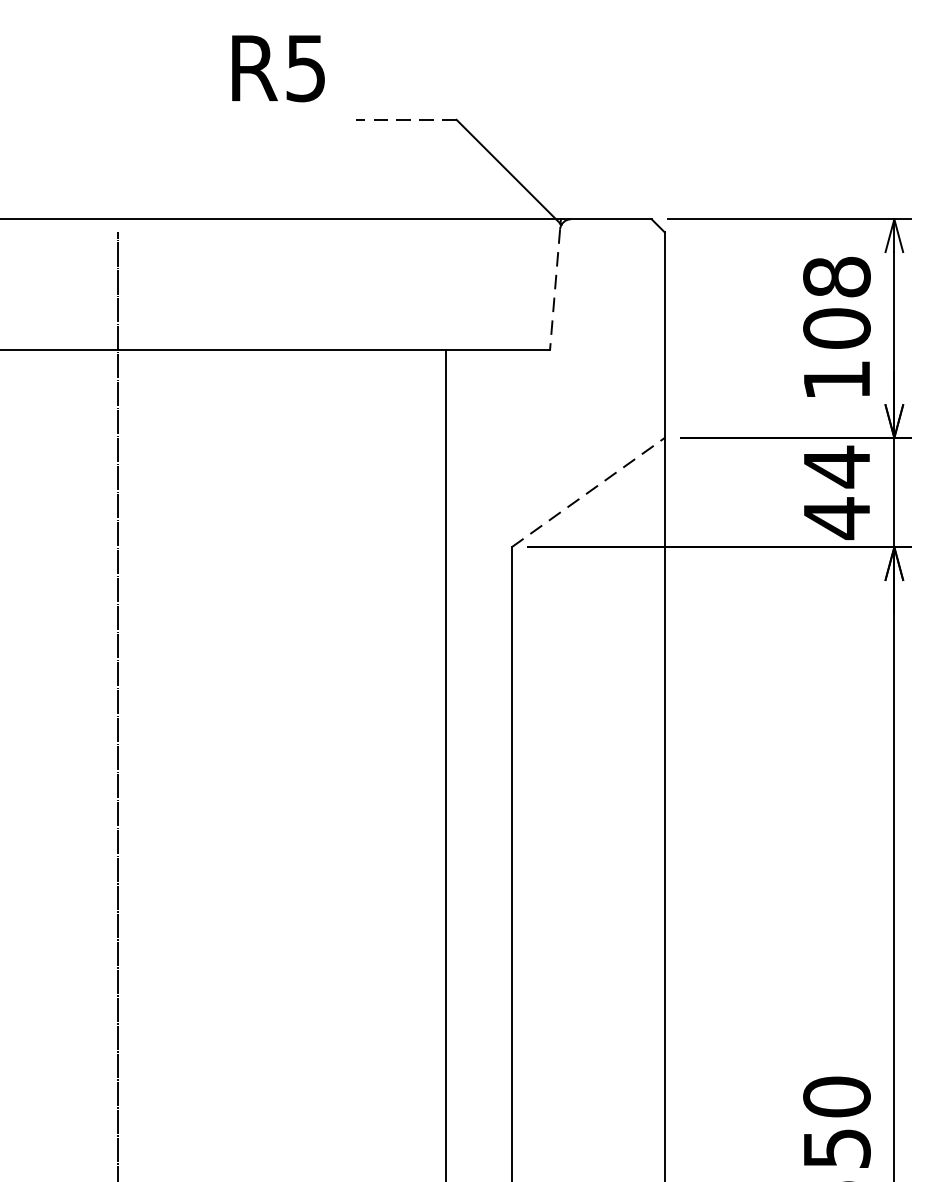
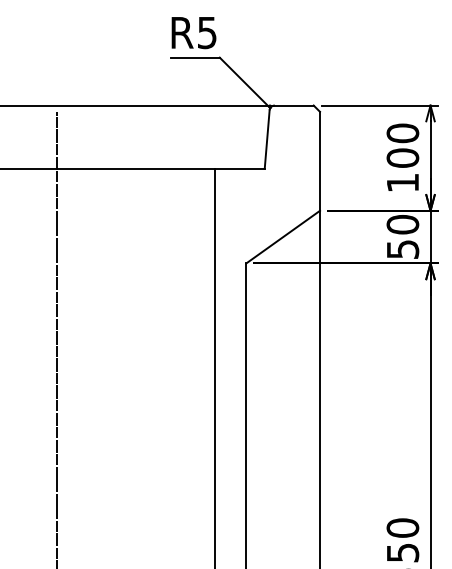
text: (277, 69) -> (193, 33), moved
line: (406, 119) -> (195, 57), dashed -> solid
text: (836, 277) -> (402, 133), 108 -> 100
line: (555, 291) -> (267, 140), dashed -> solid
line: (588, 491) -> (283, 236), dashed -> solid
text: (836, 491) -> (402, 236), 44 -> 50

